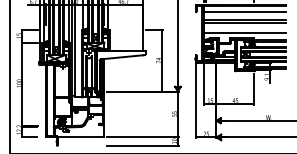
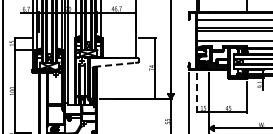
line: (122, 57) -> (115, 65), solid -> dashed
line: (203, 85) -> (196, 93), solid -> dashed

